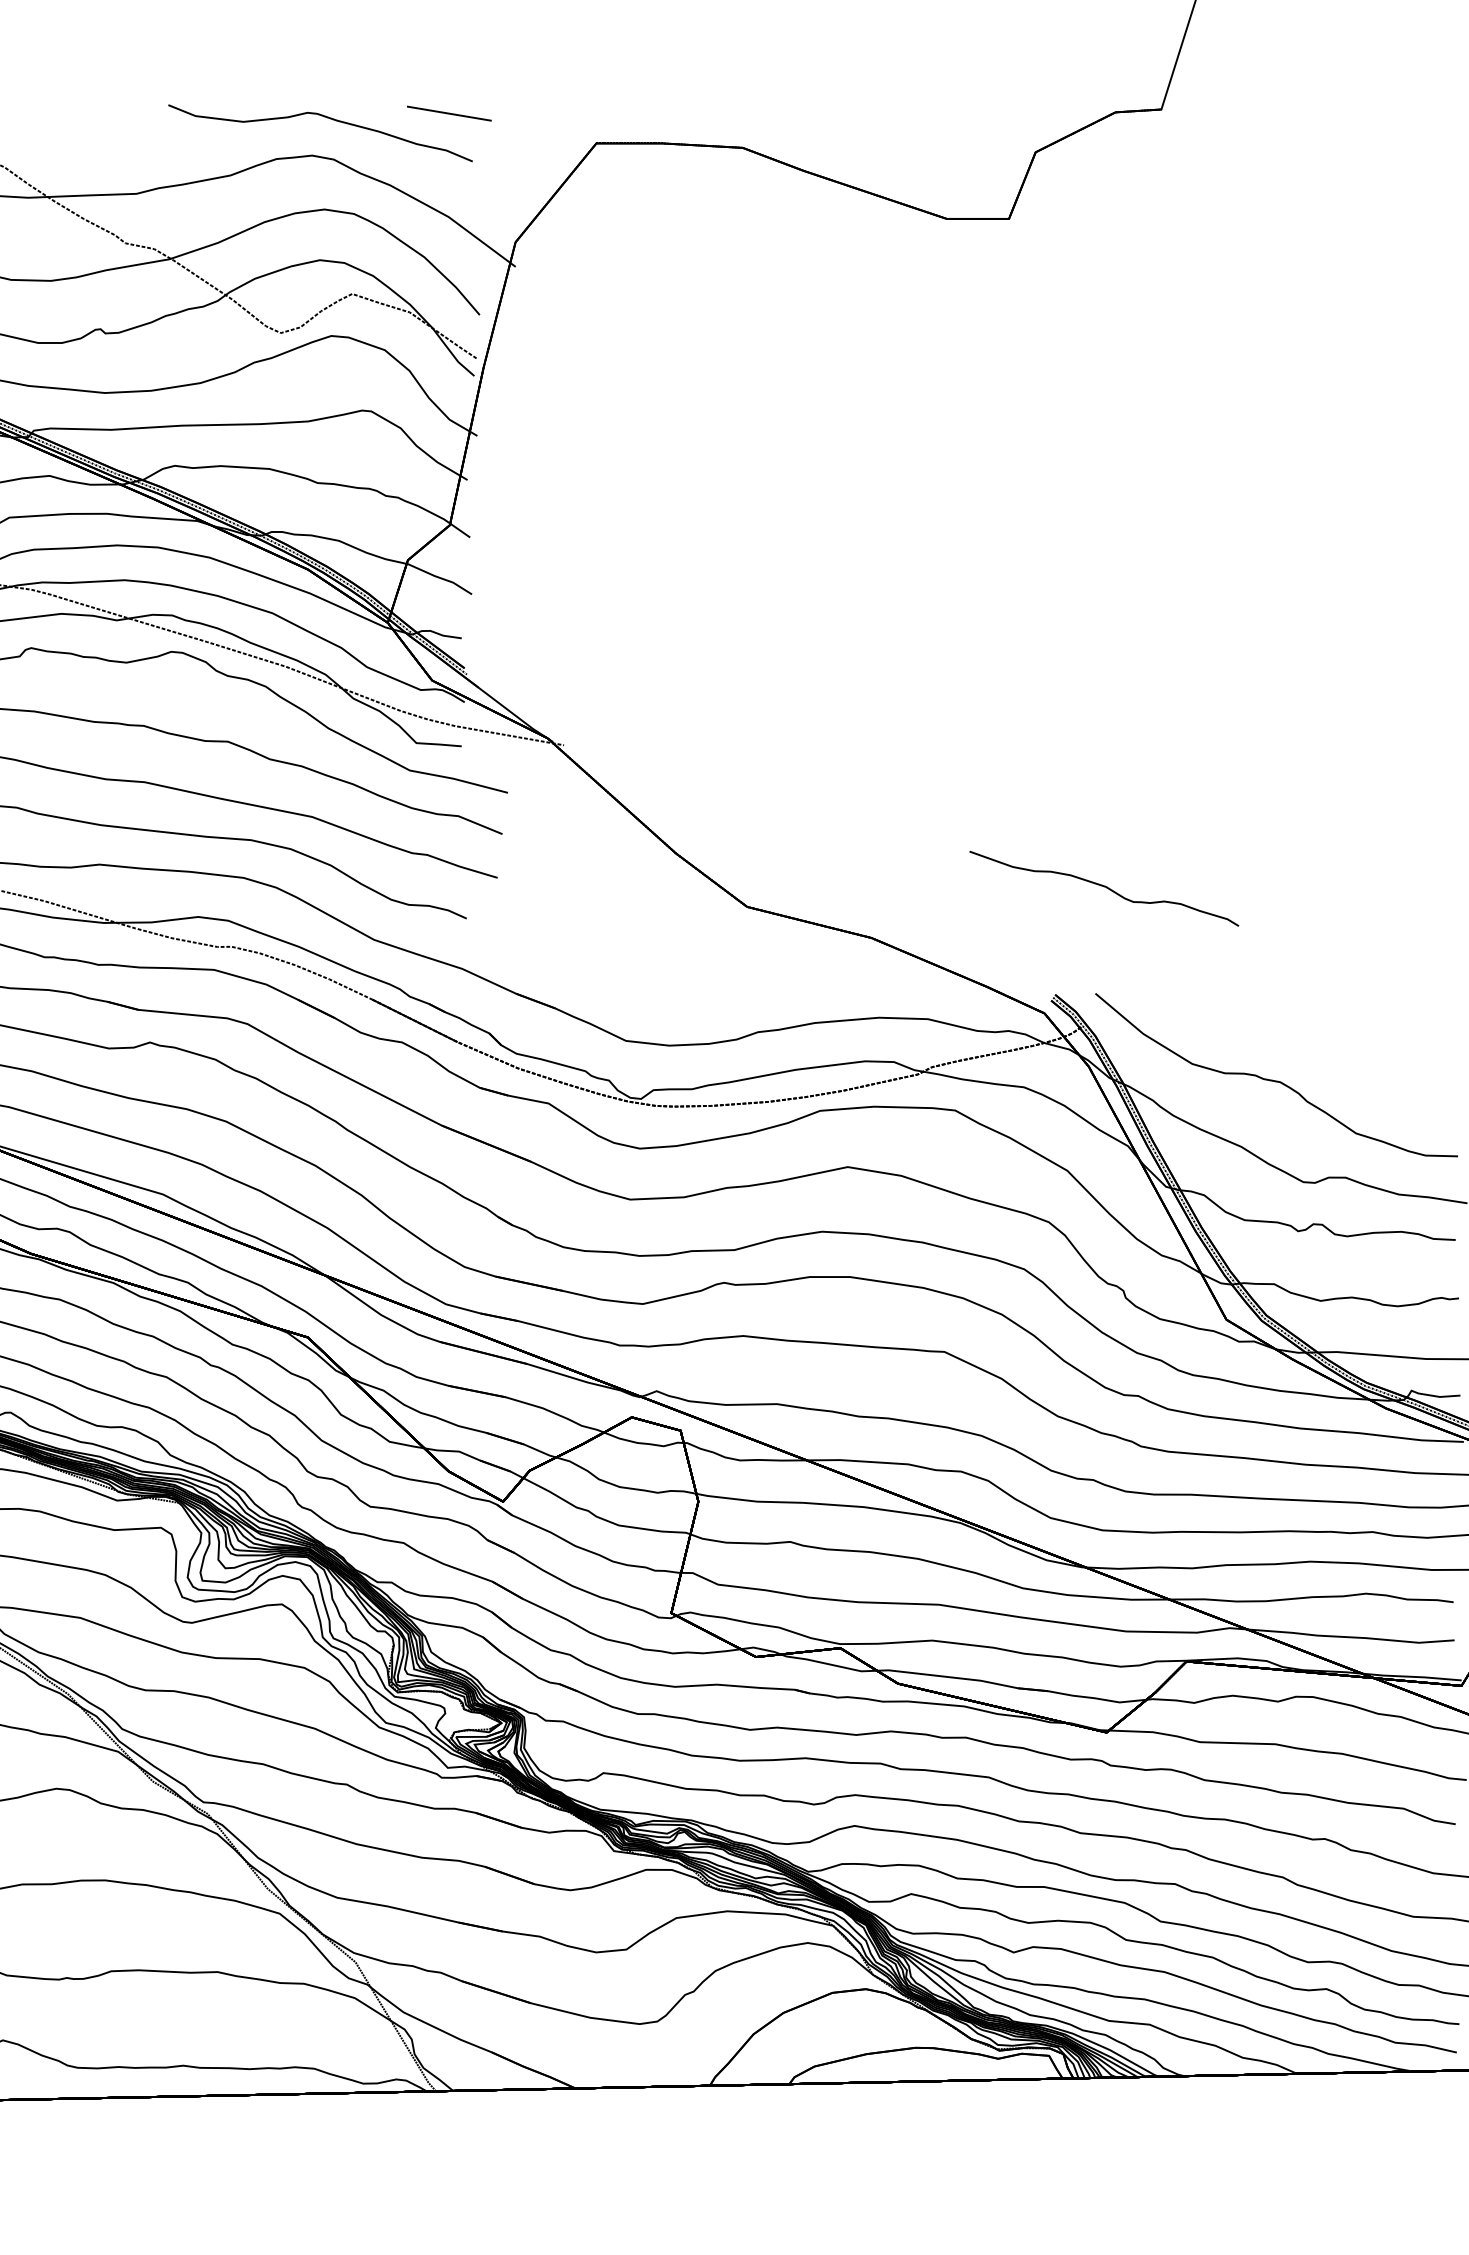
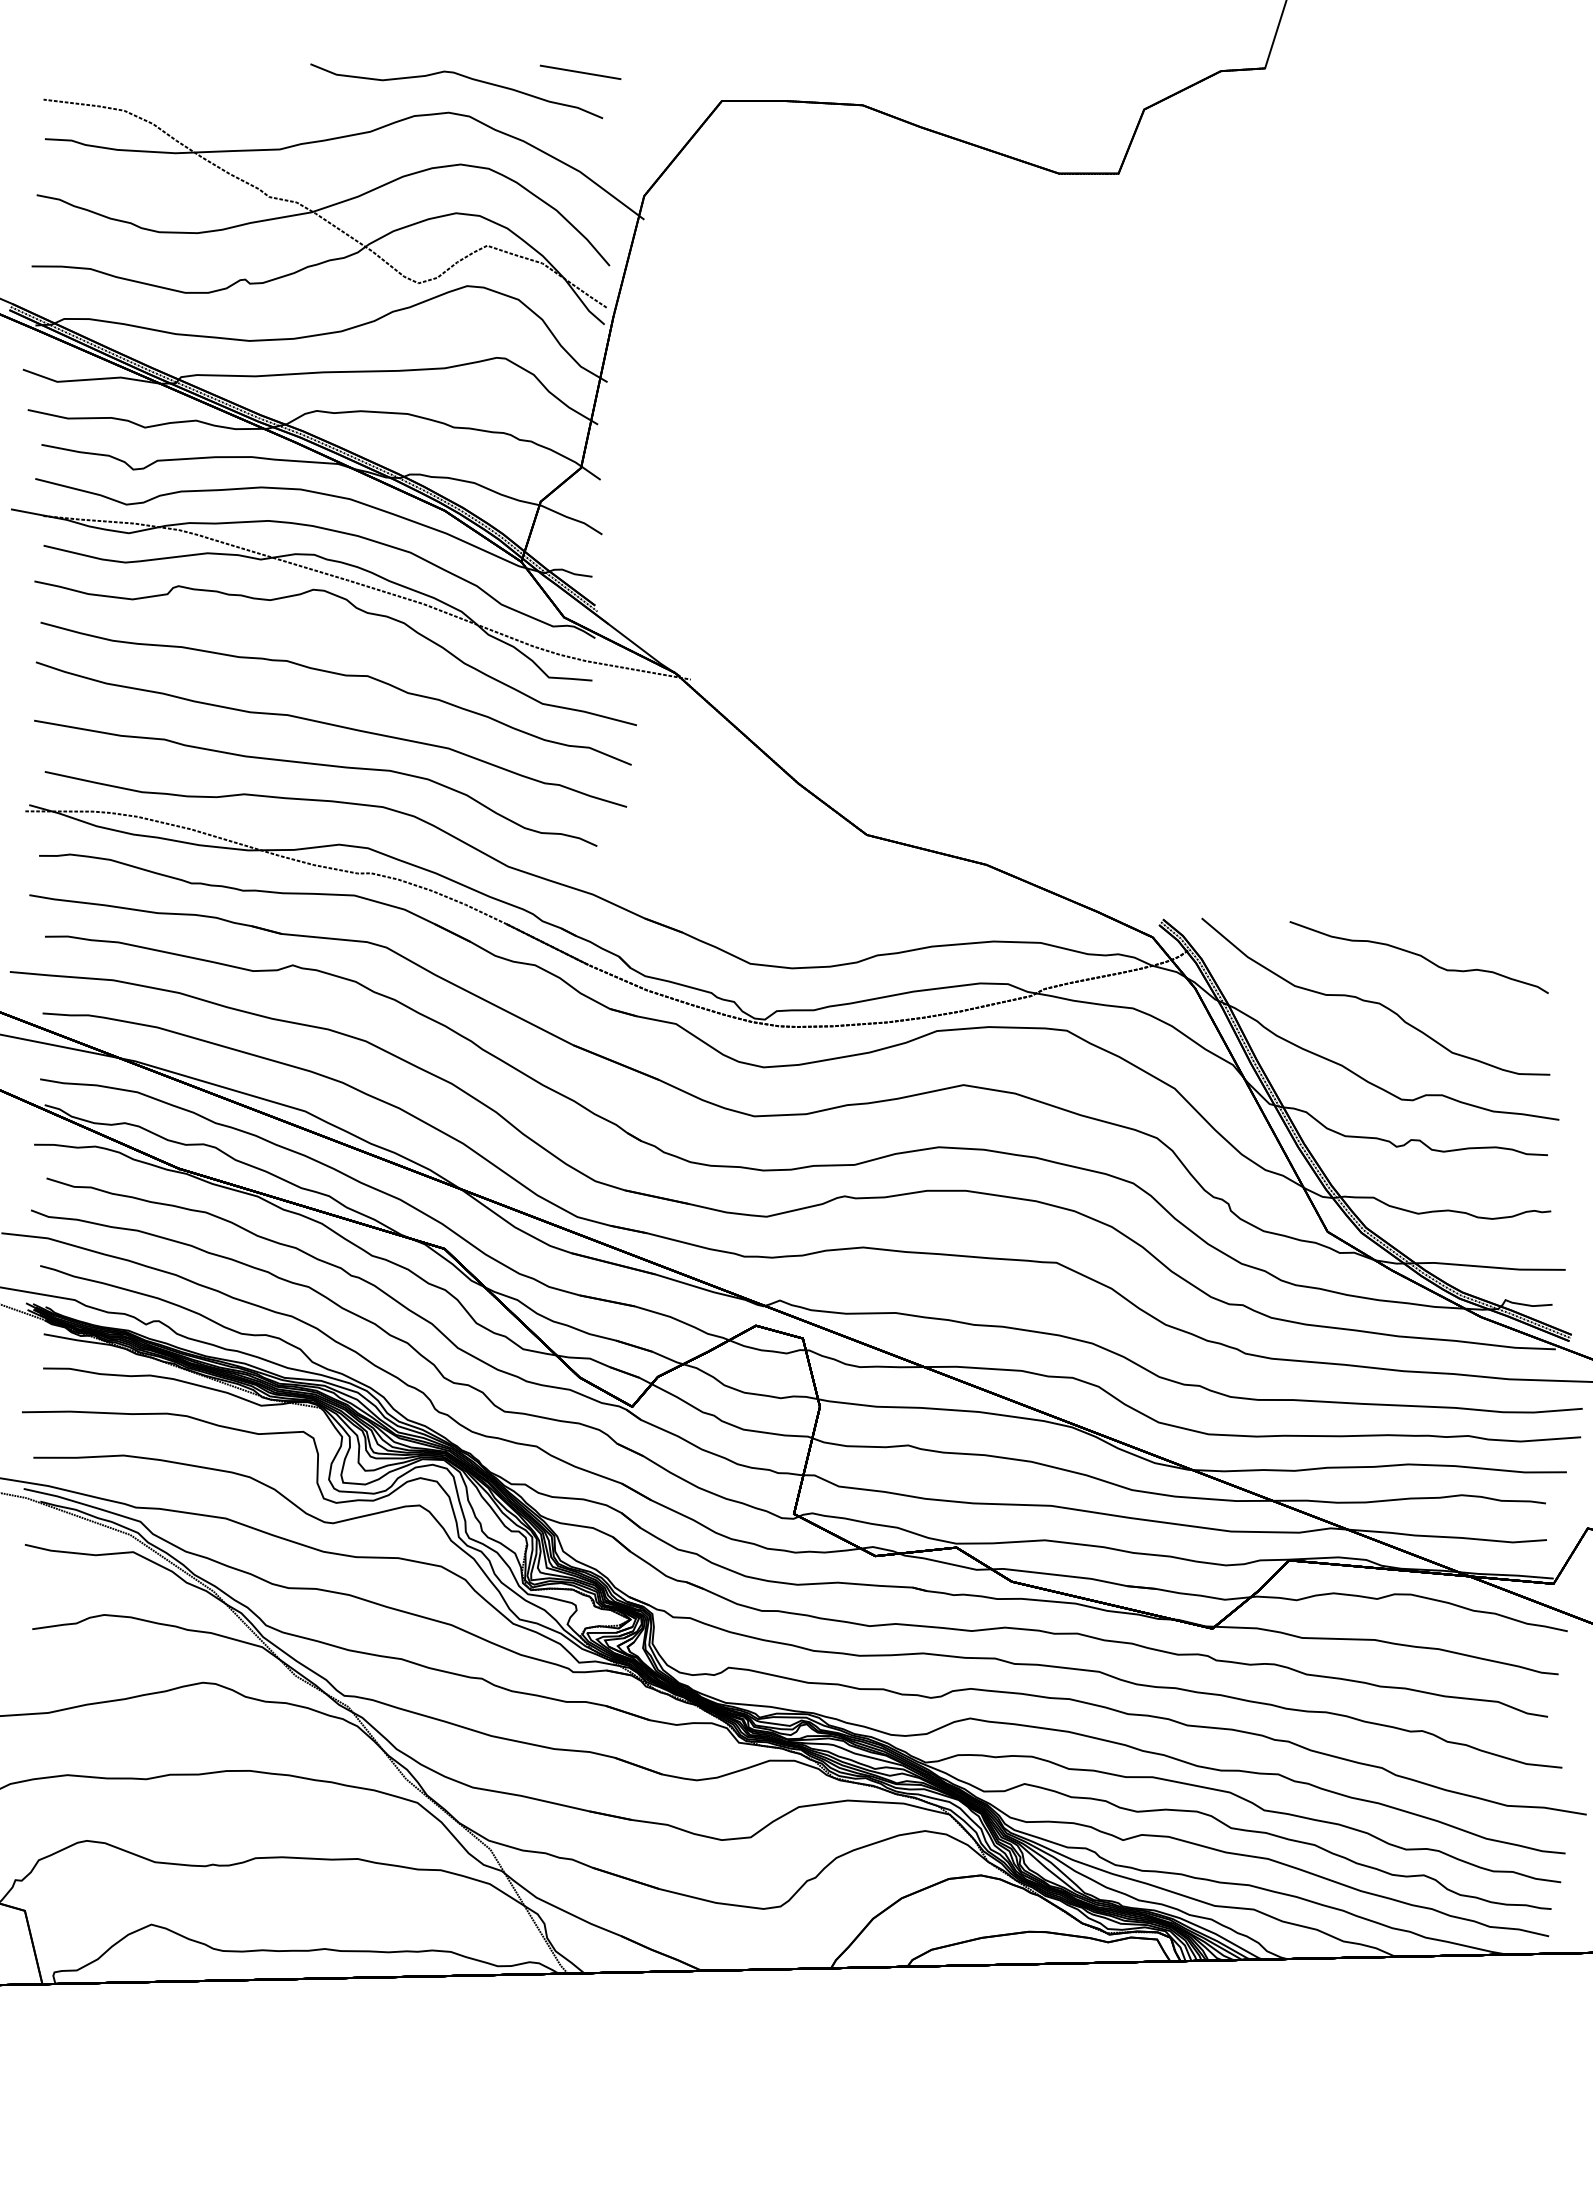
curve: (1104, 887) -> (1419, 956), moved

